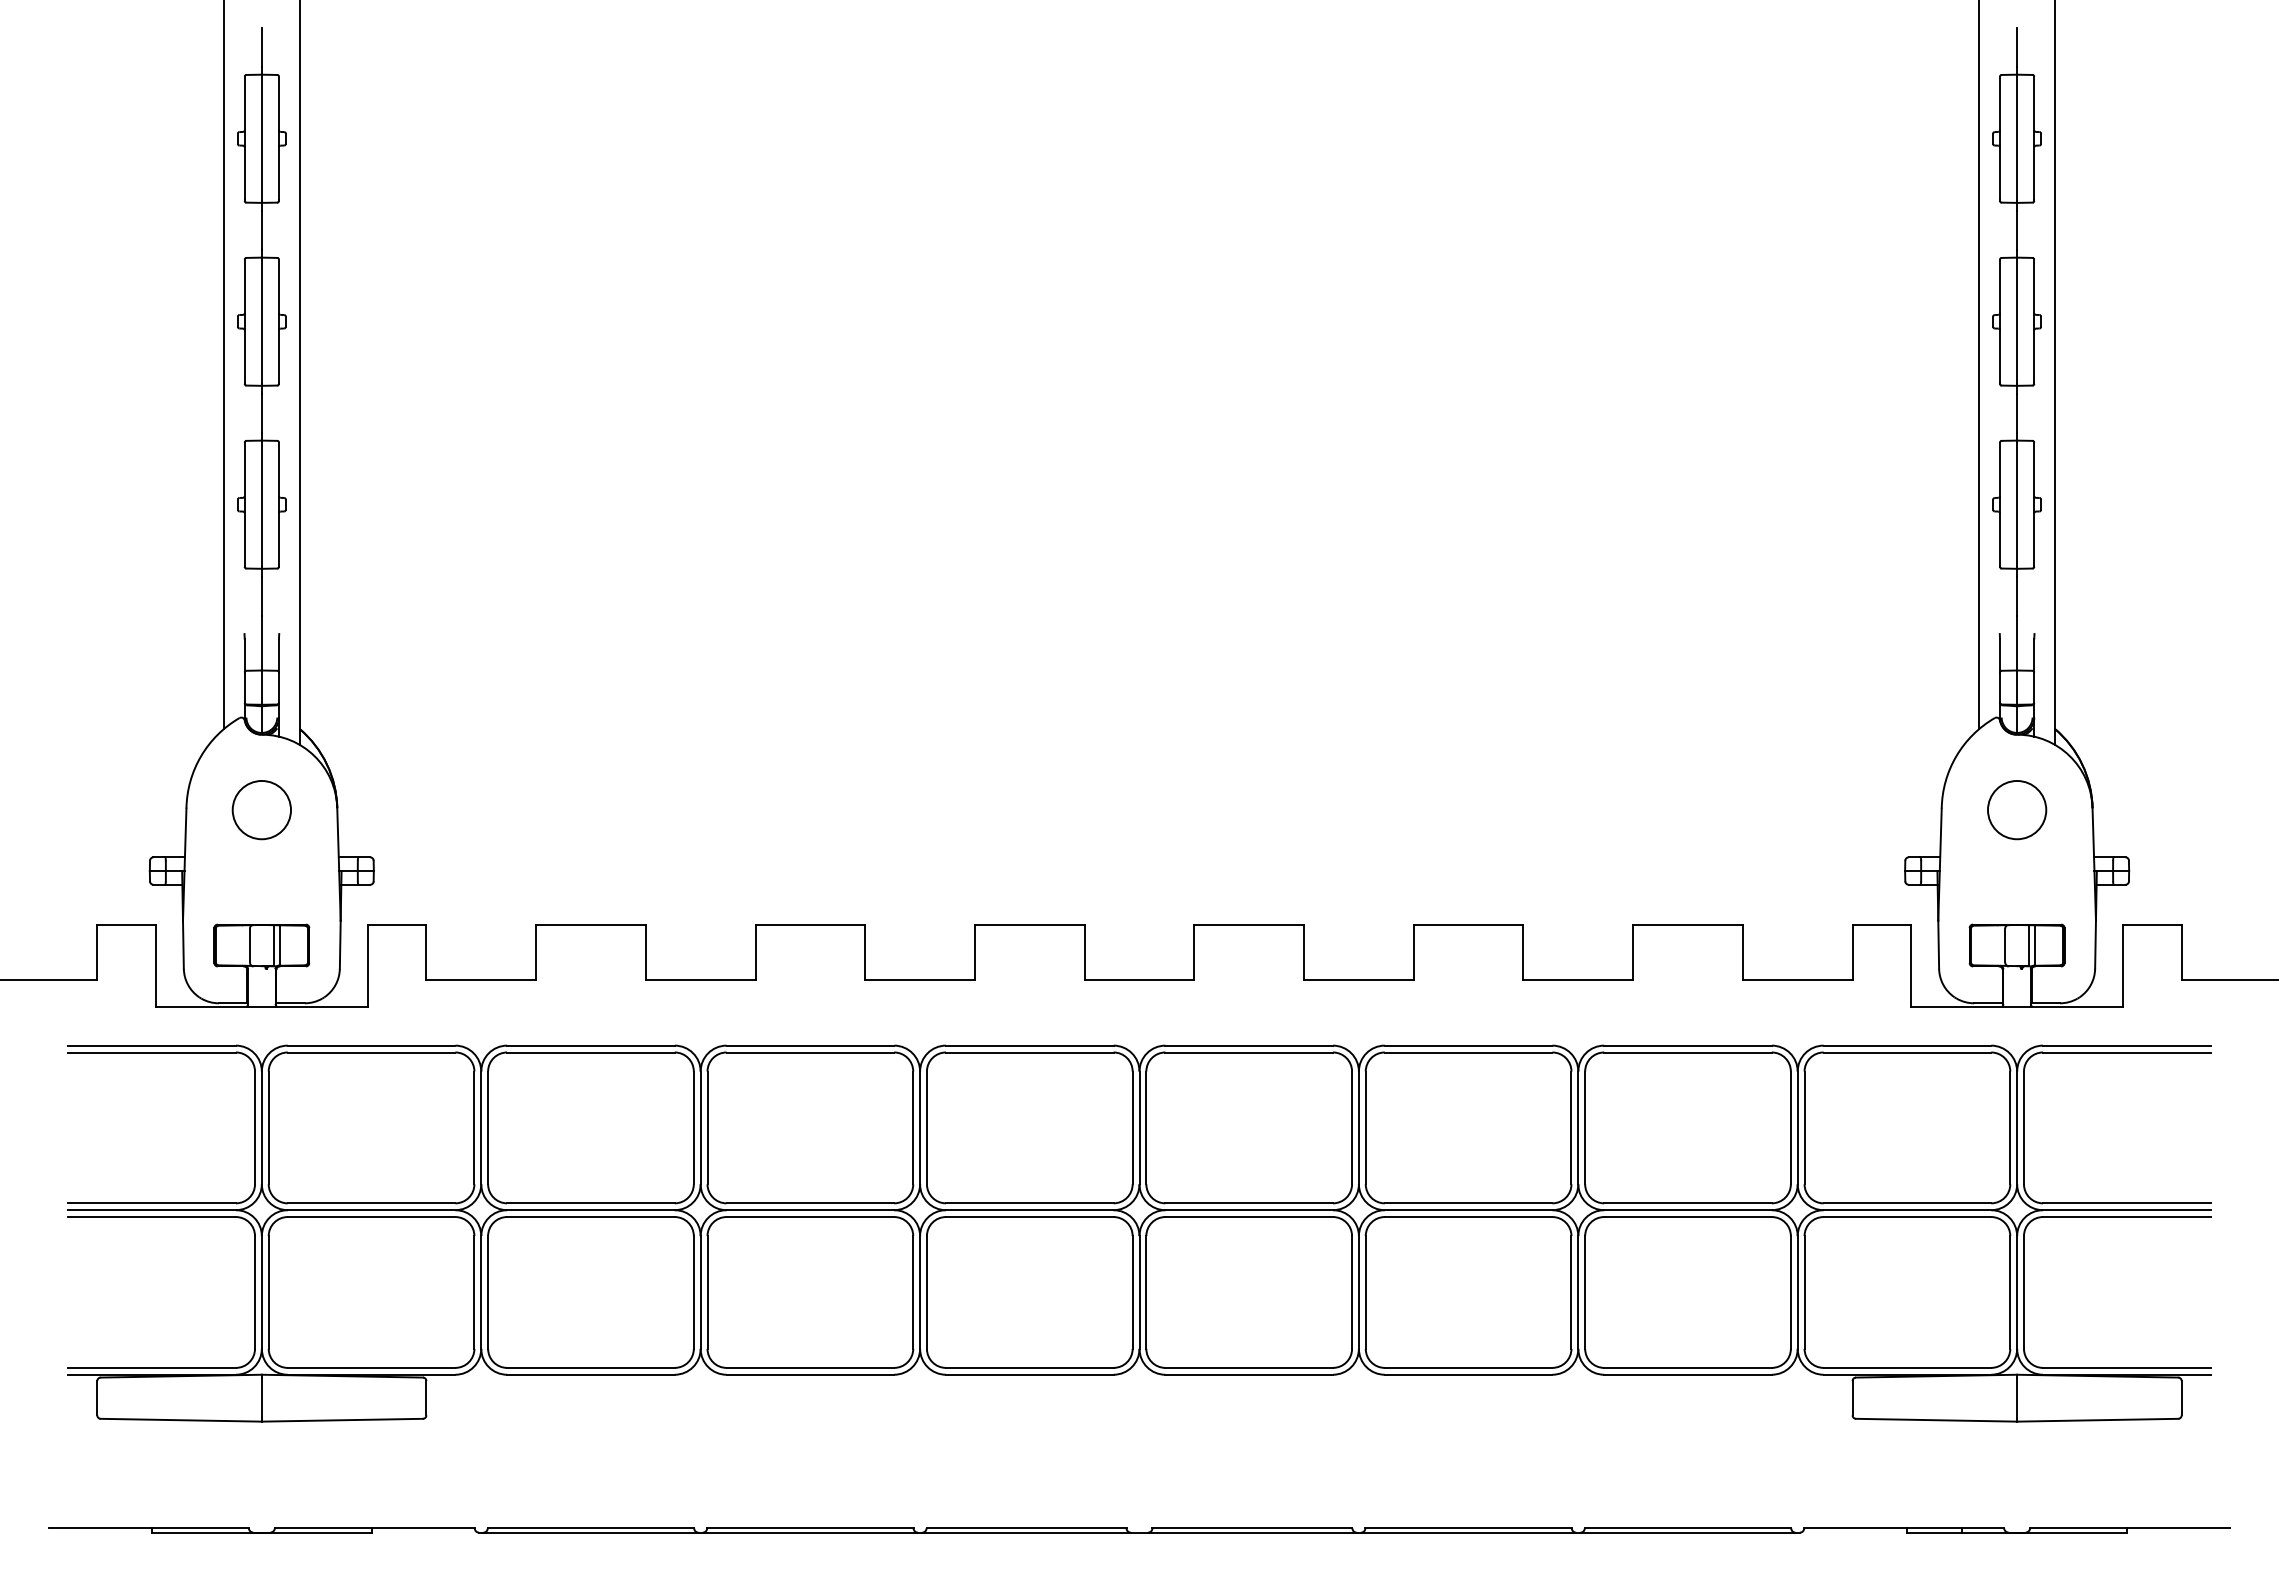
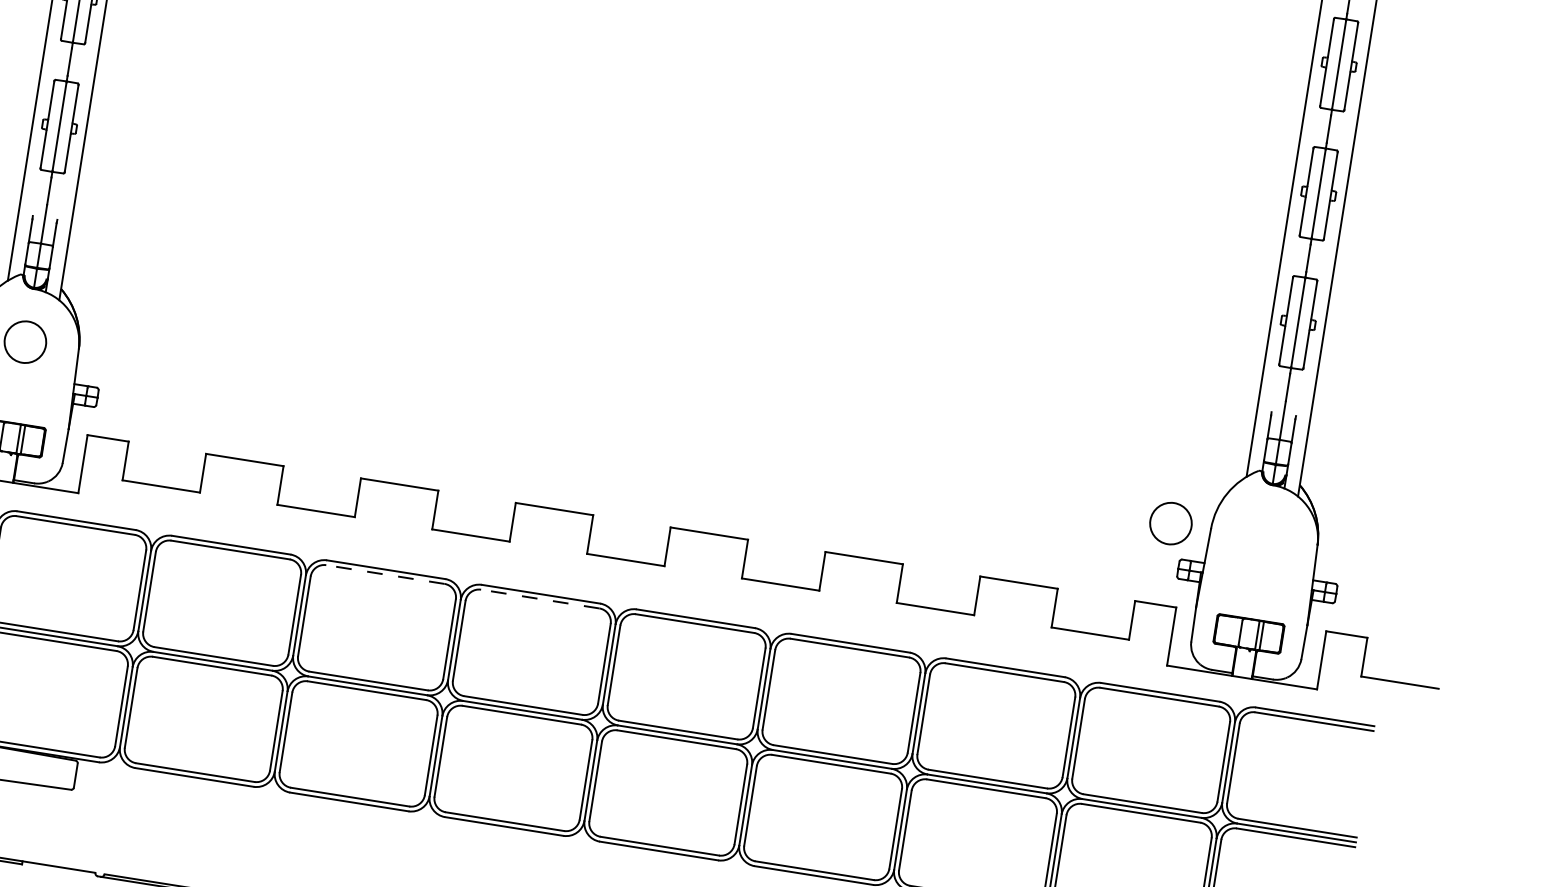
circle: (2017, 810) -> (1171, 523), moved
line: (810, 1052) -> (385, 574), solid -> dashed
line: (1029, 1052) -> (540, 599), solid -> dashed

